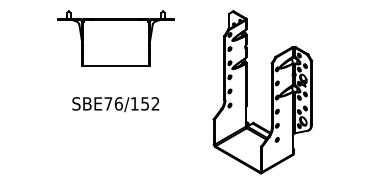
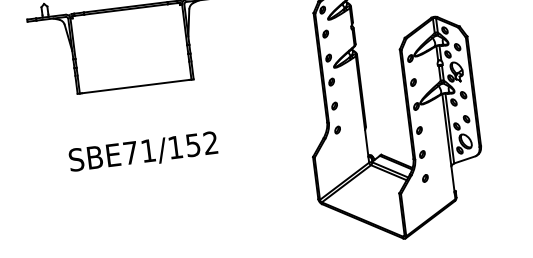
text: (118, 103) -> (147, 150), SBE76/152 -> SBE71/152

